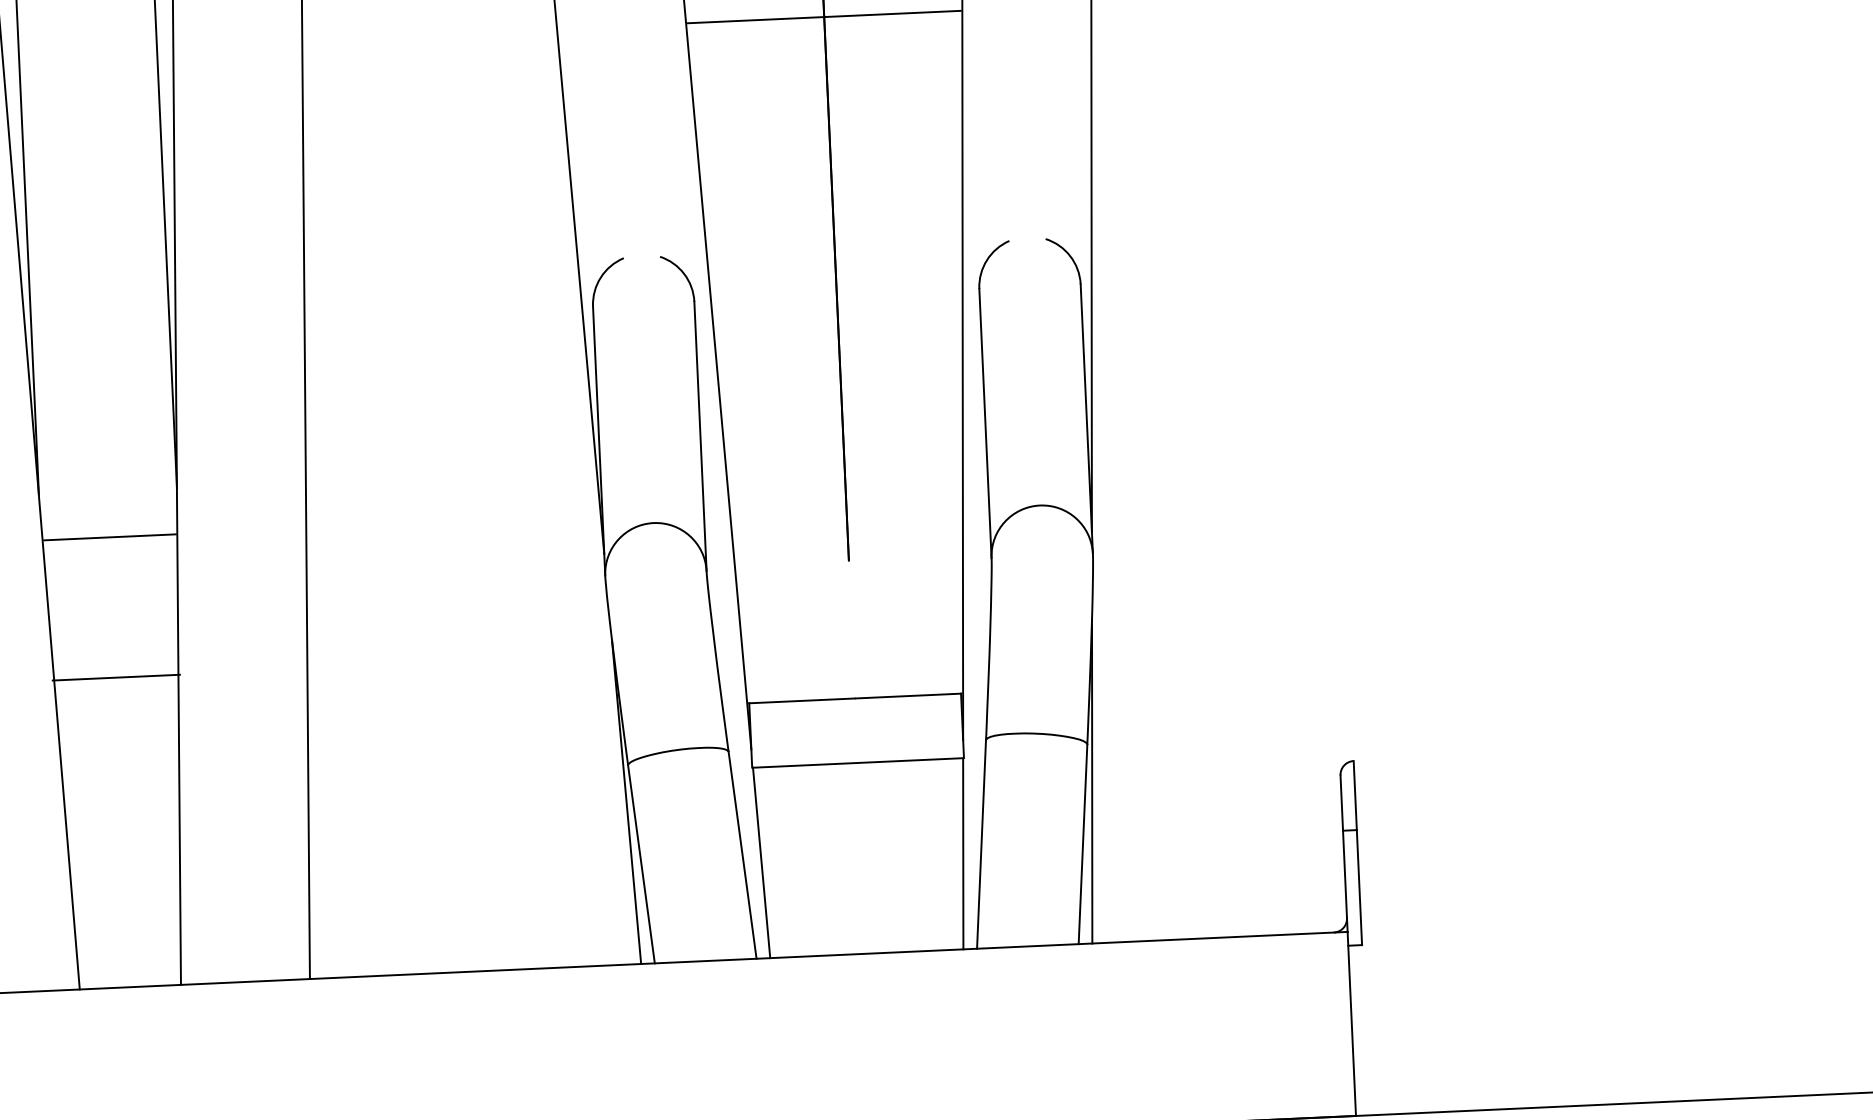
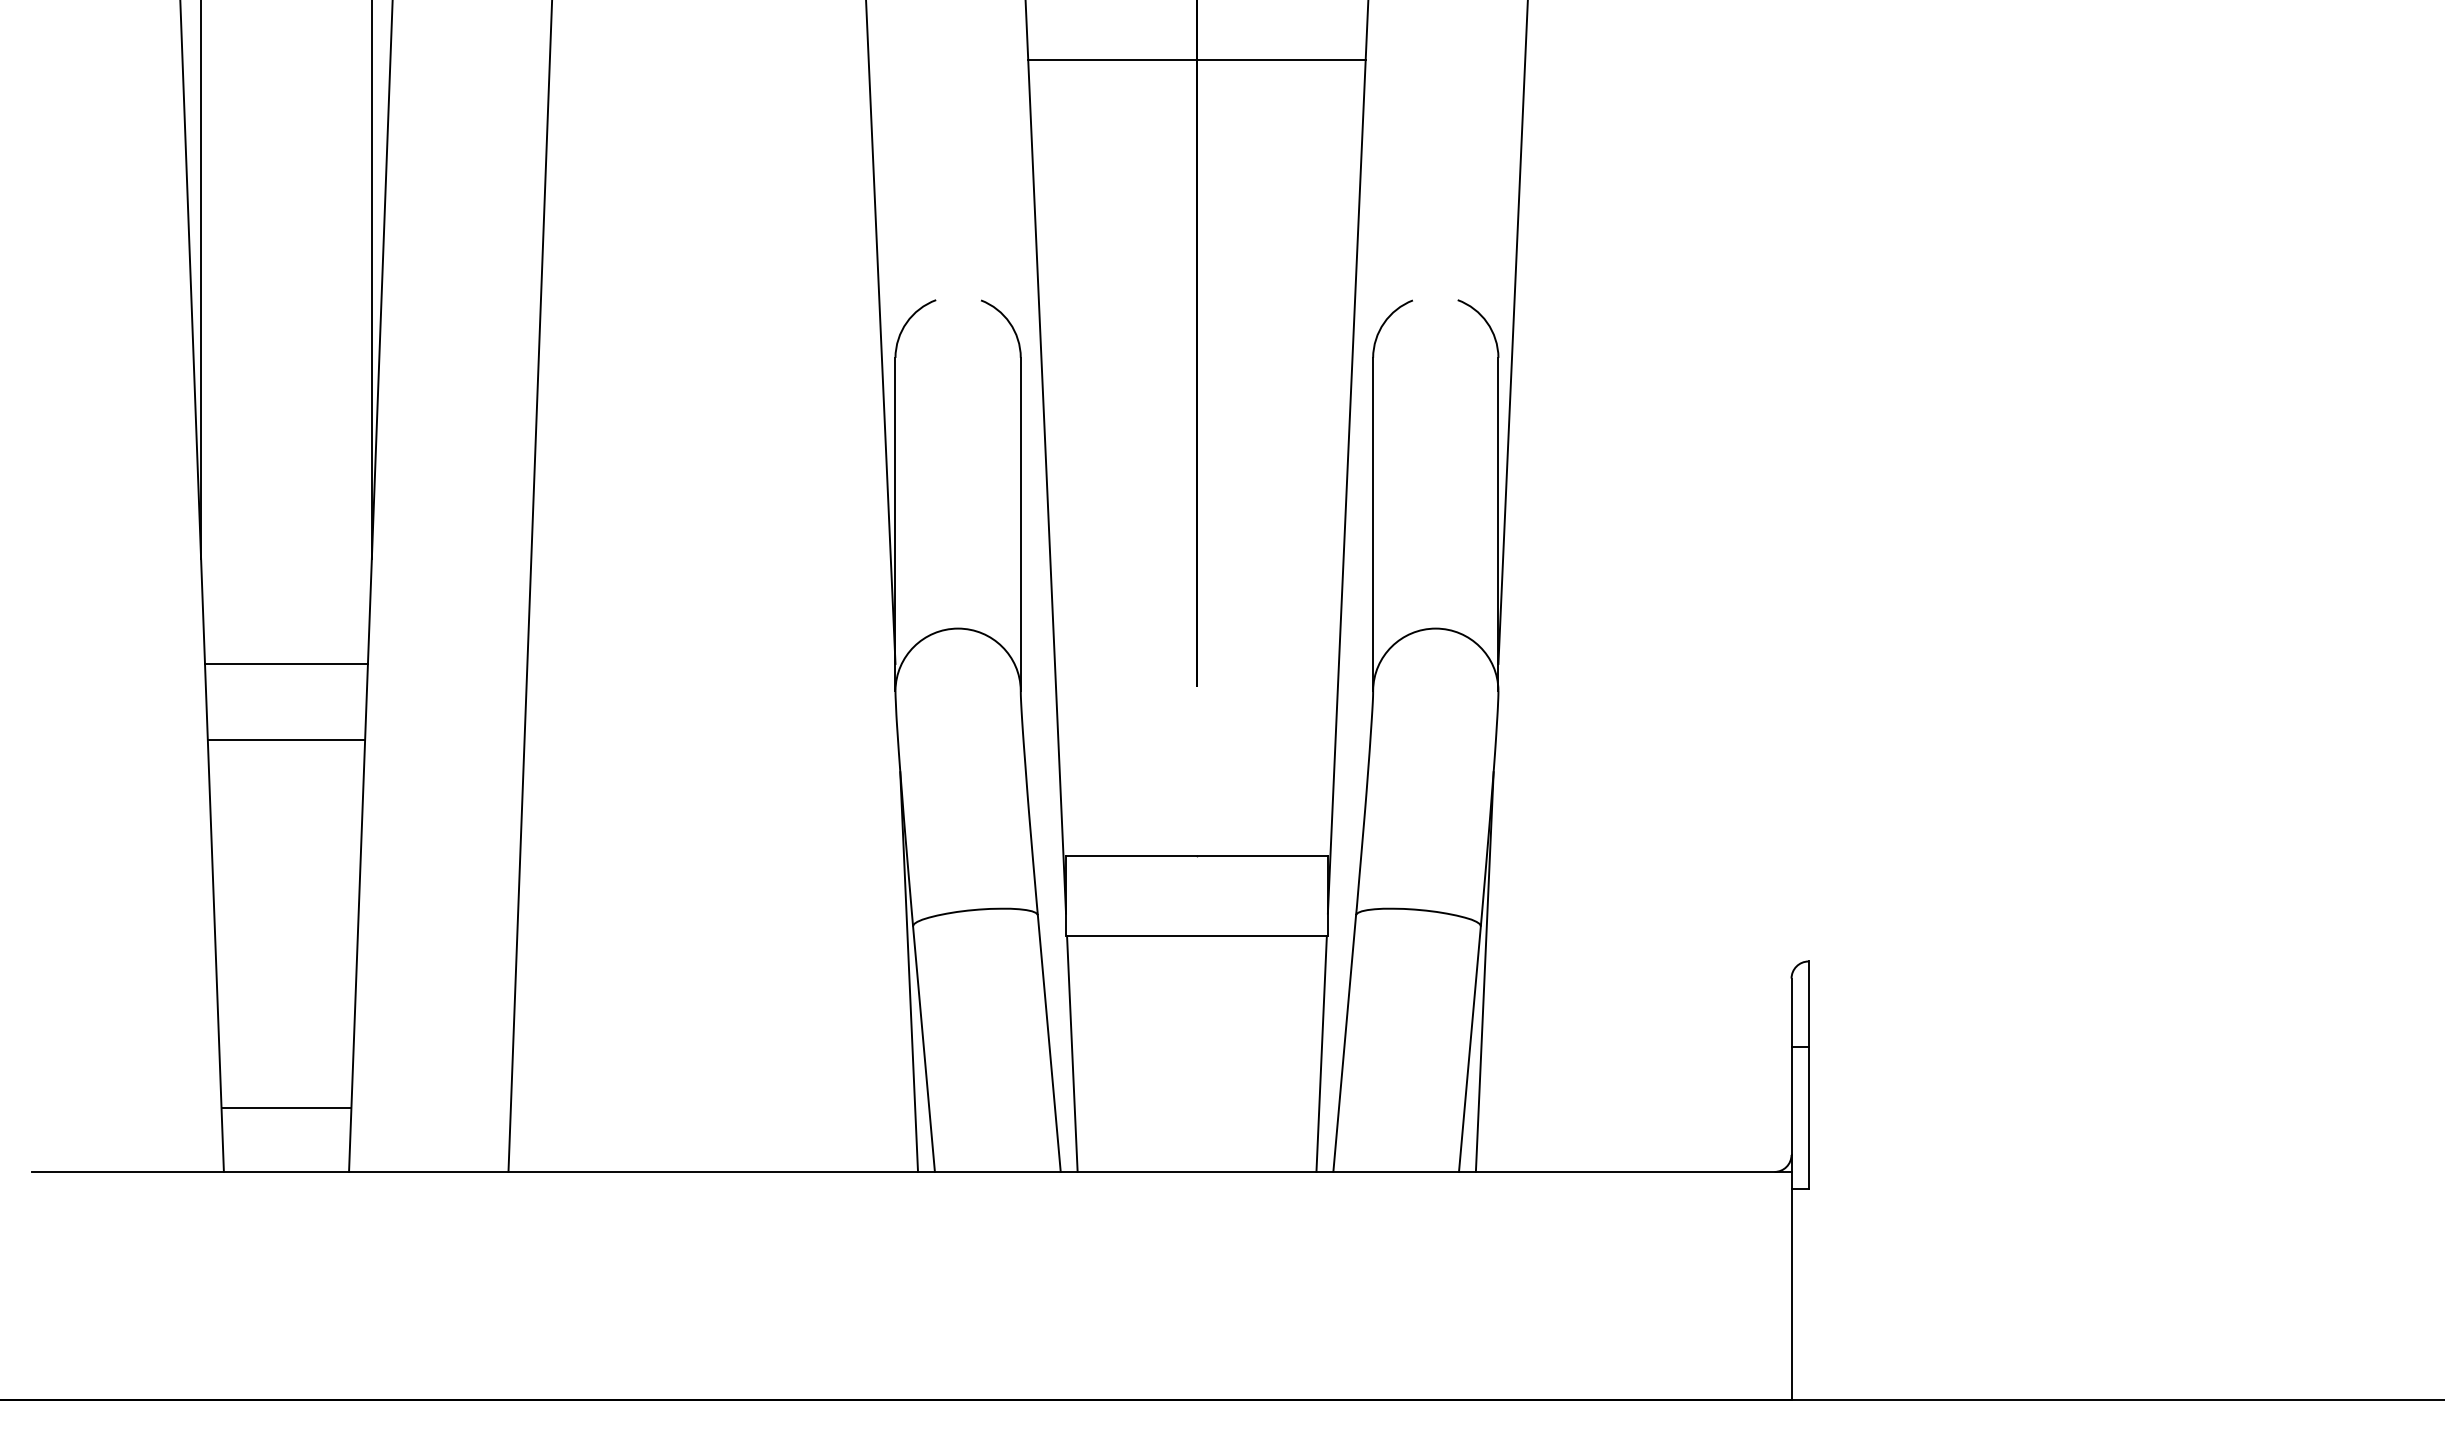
line: (823, 16) -> (1196, 59), moved
line: (109, 537) -> (286, 663), moved
line: (116, 677) -> (286, 740), moved
line: (128, 935) -> (286, 1107), added

